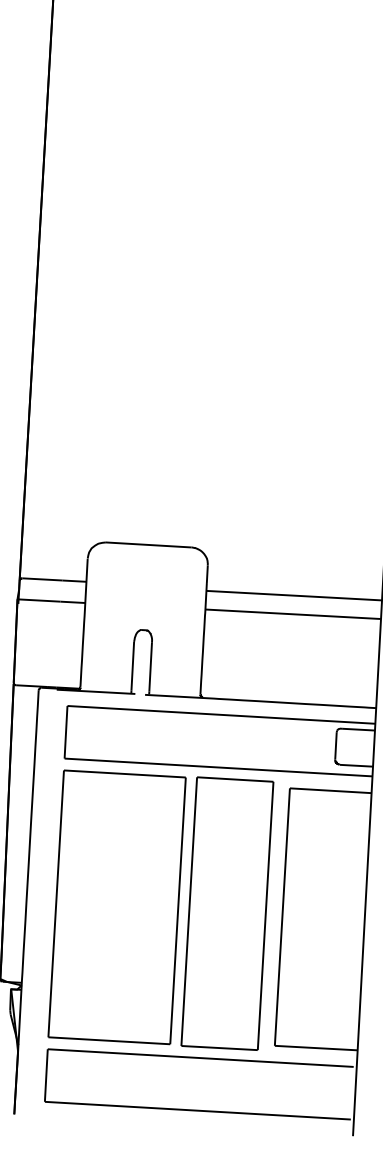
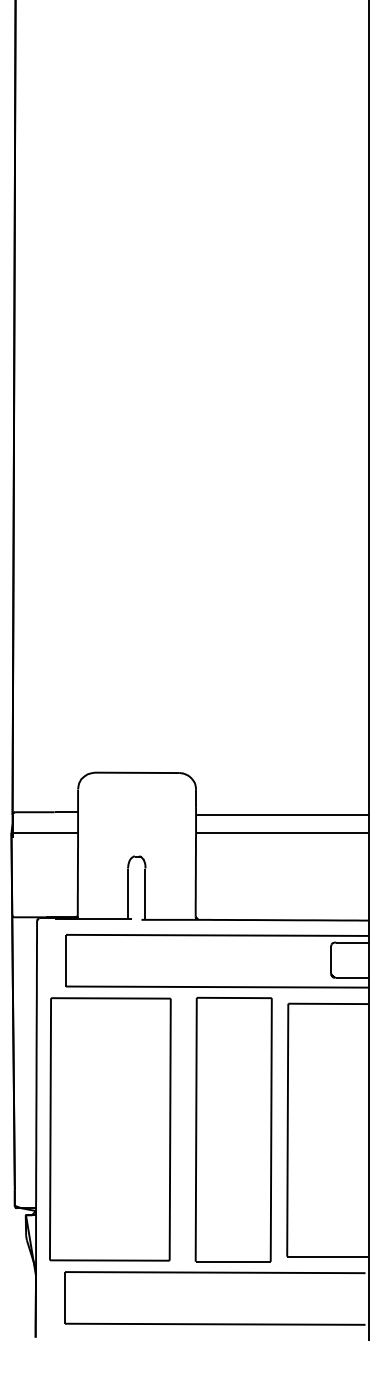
part: (117, 907) -> (110, 1129), moved

